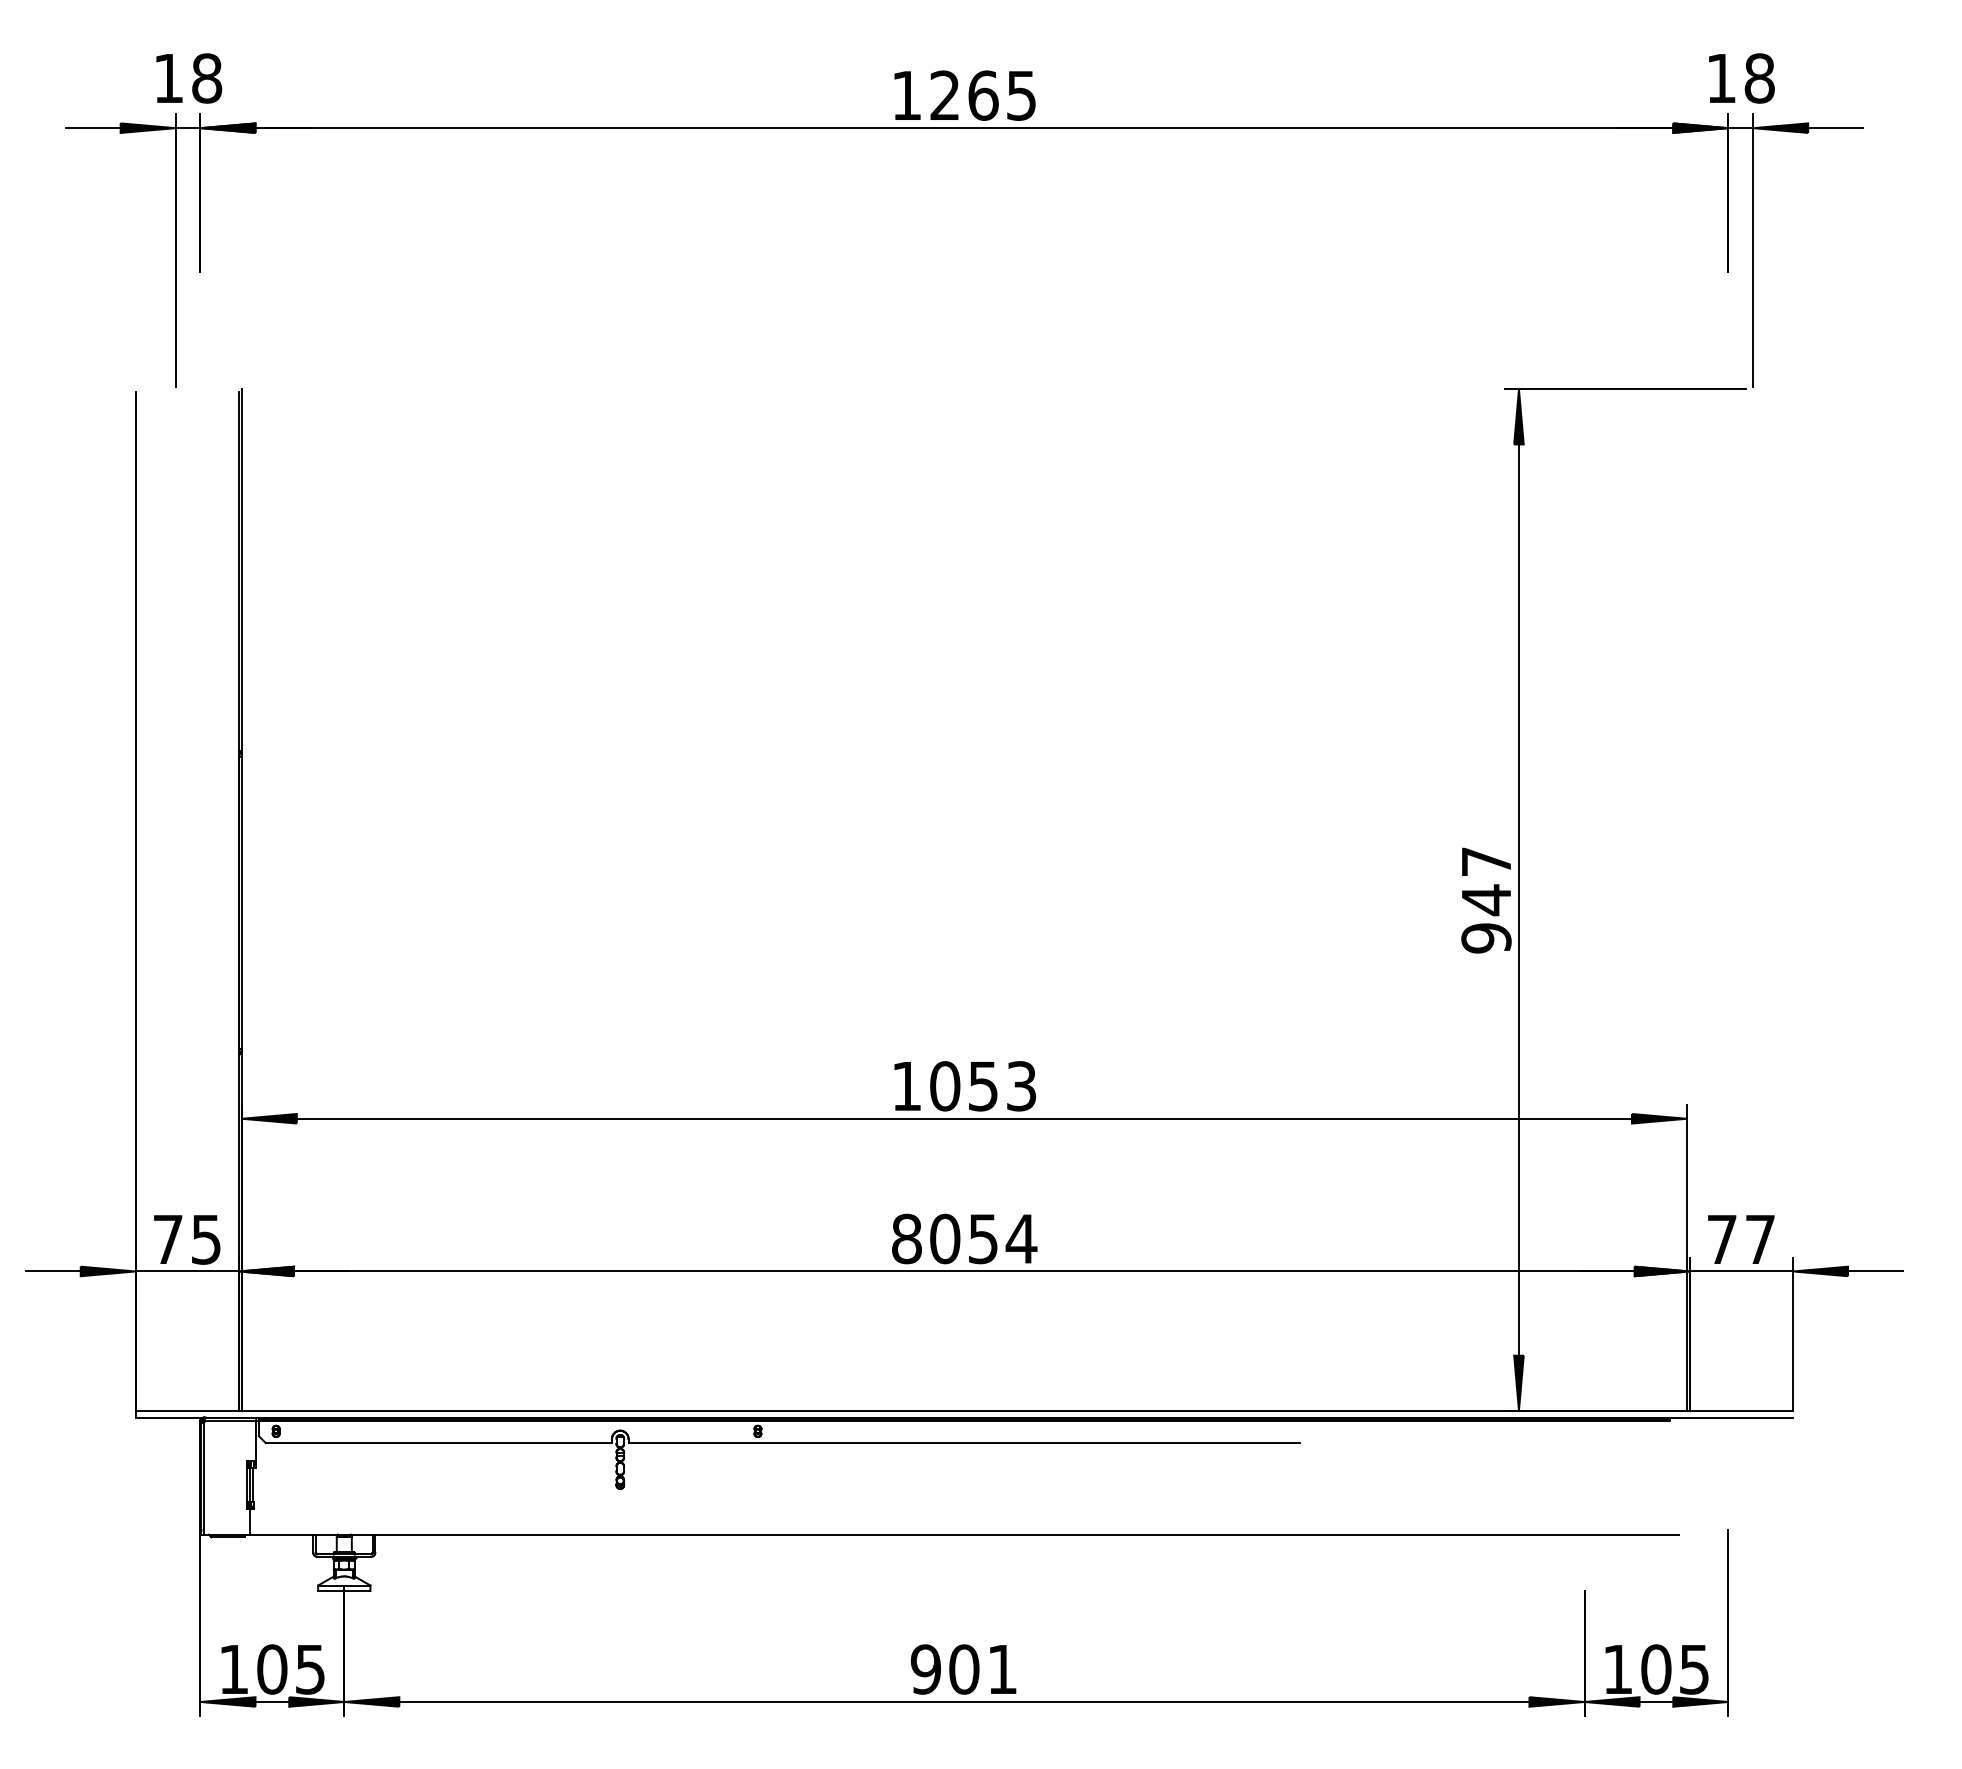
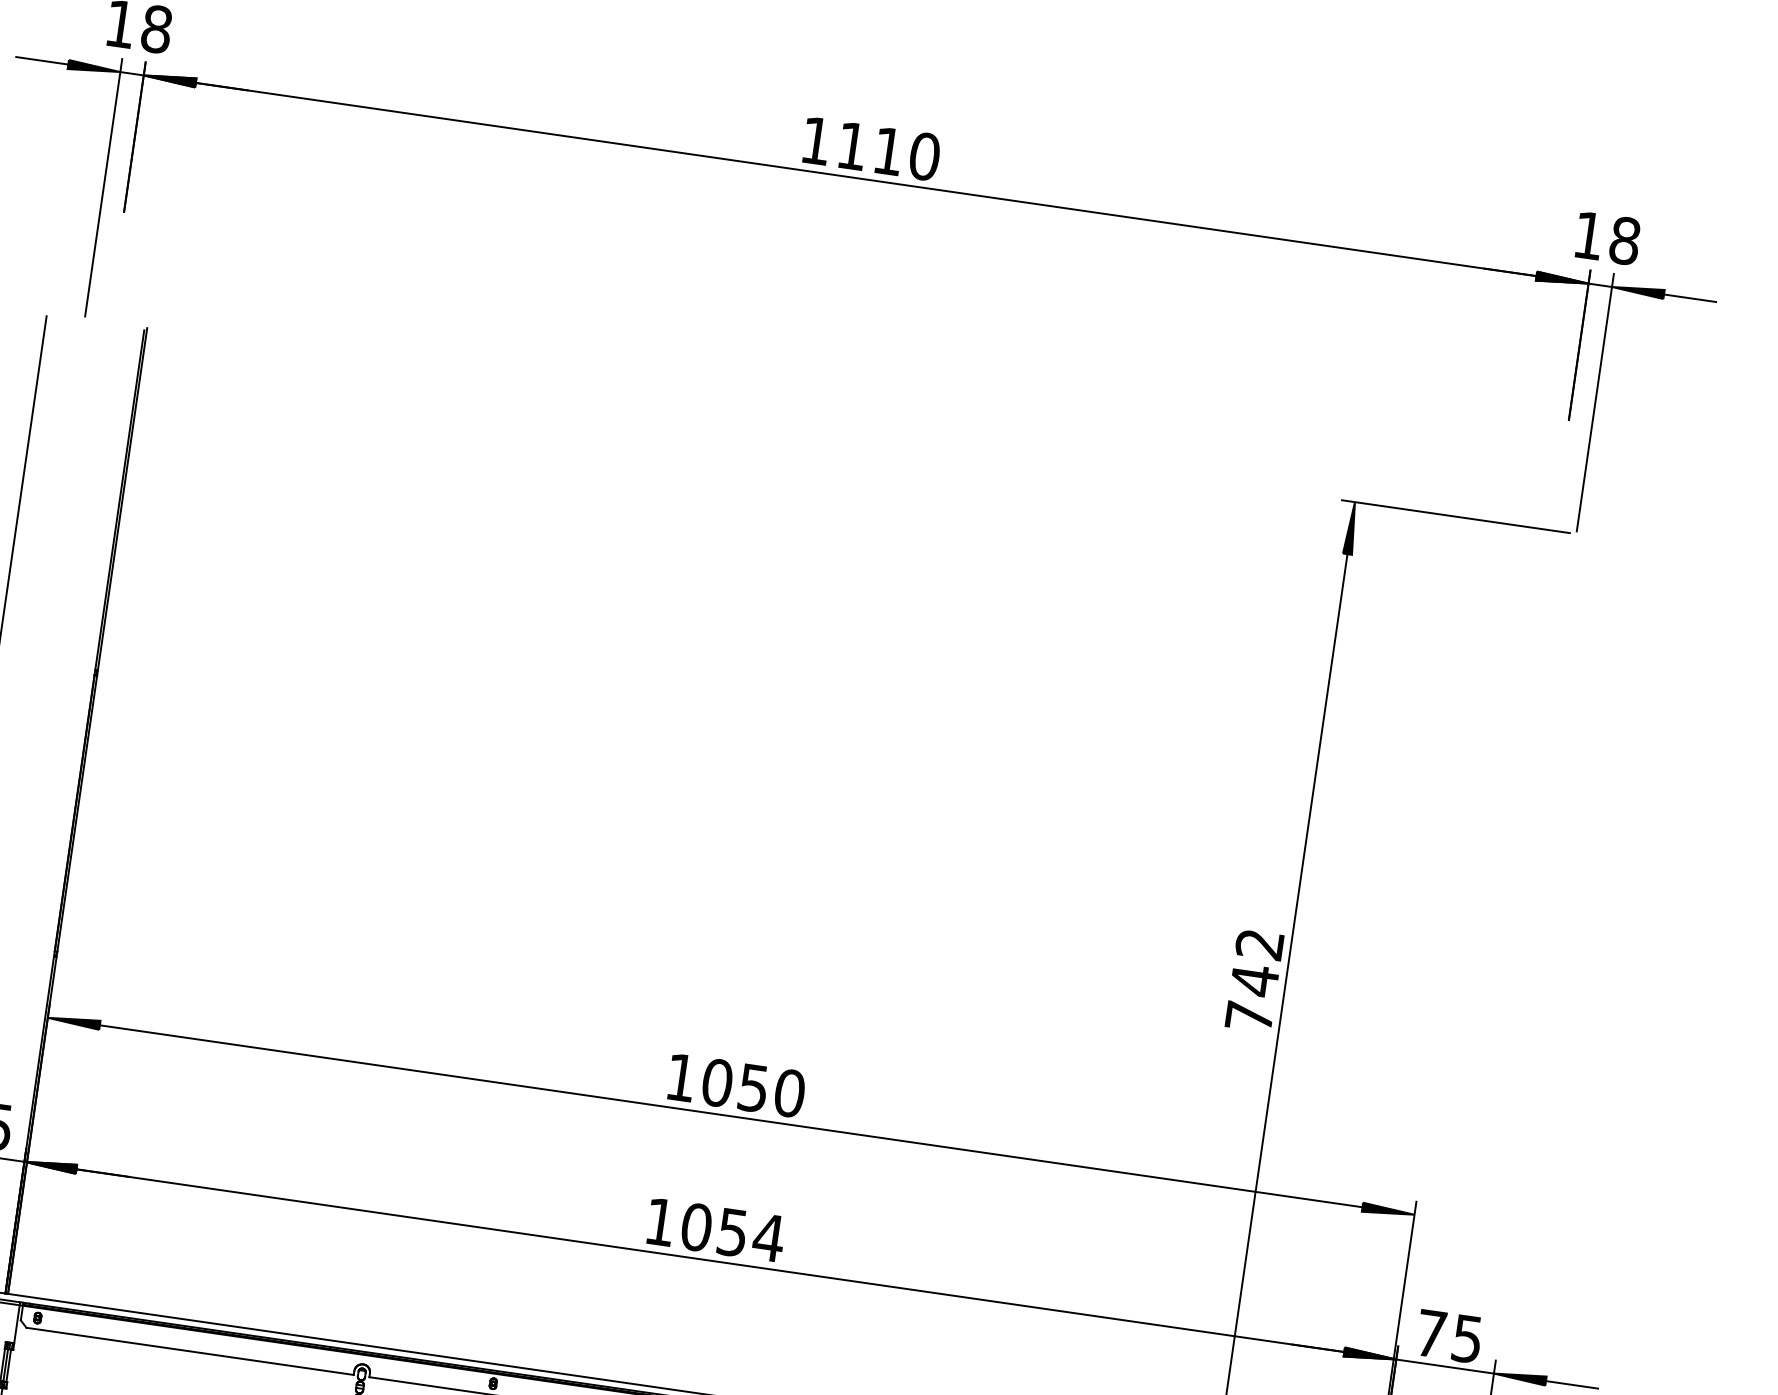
text: (983, 95) -> (888, 151), 1265 -> 1110
text: (1486, 900) -> (1254, 981), 947 -> 742
text: (1021, 1086) -> (789, 1093), 1053 -> 1050
text: (906, 1238) -> (660, 1221), 8054 -> 1054
text: (1760, 1239) -> (1467, 1338), 77 -> 75

